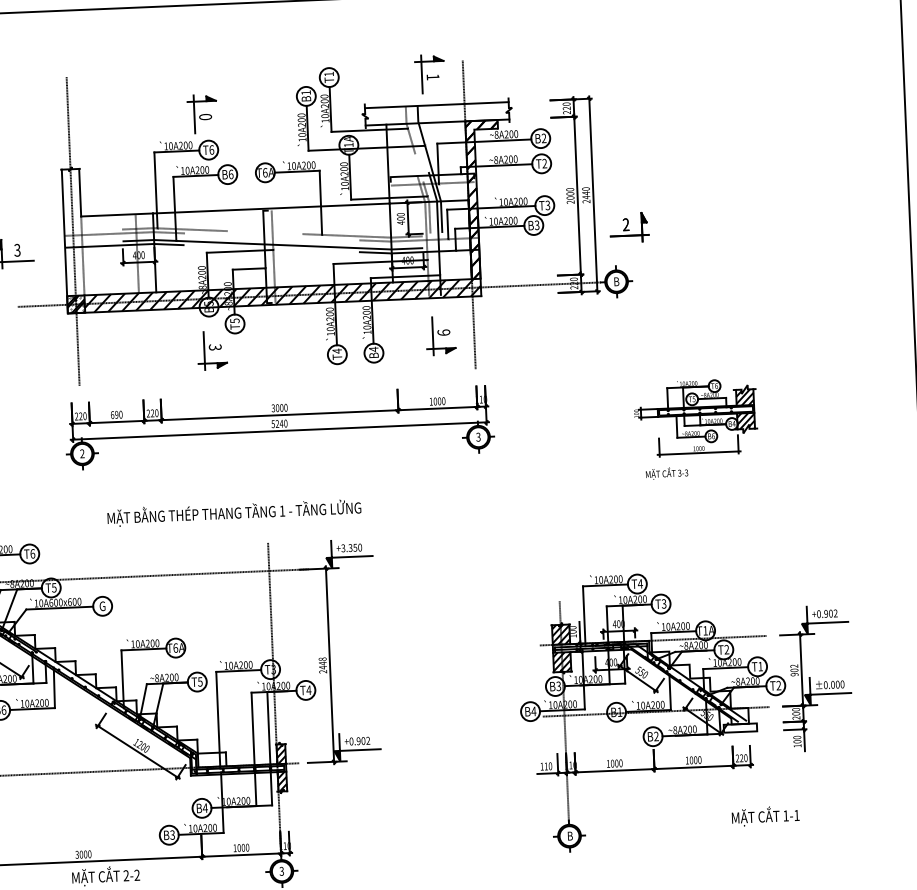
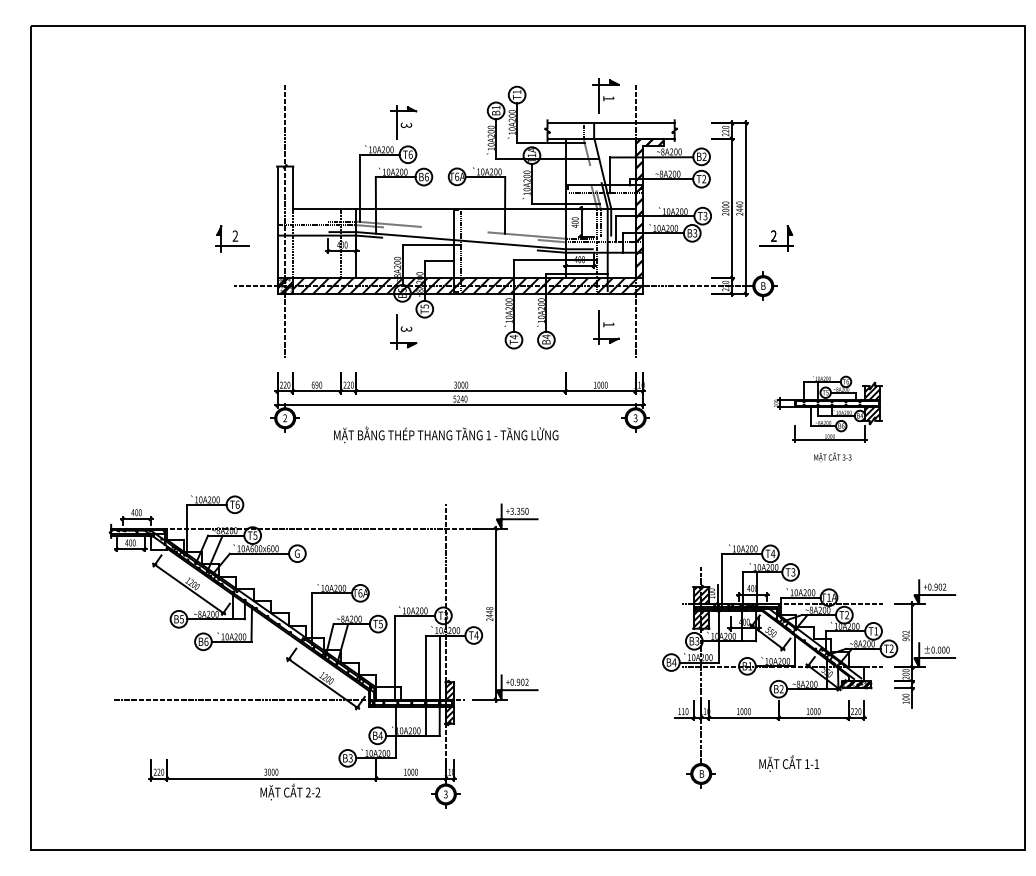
text: (204, 117) -> (405, 125), 0 -> 3
text: (17, 250) -> (235, 236), 3 -> 2
text: (443, 332) -> (608, 324), 9 -> 1
text: (666, 473) -> (832, 457), moved
text: (234, 512) -> (446, 434), moved
hatch: (739, 727) -> (855, 684), added
text: (766, 816) -> (789, 763), moved

